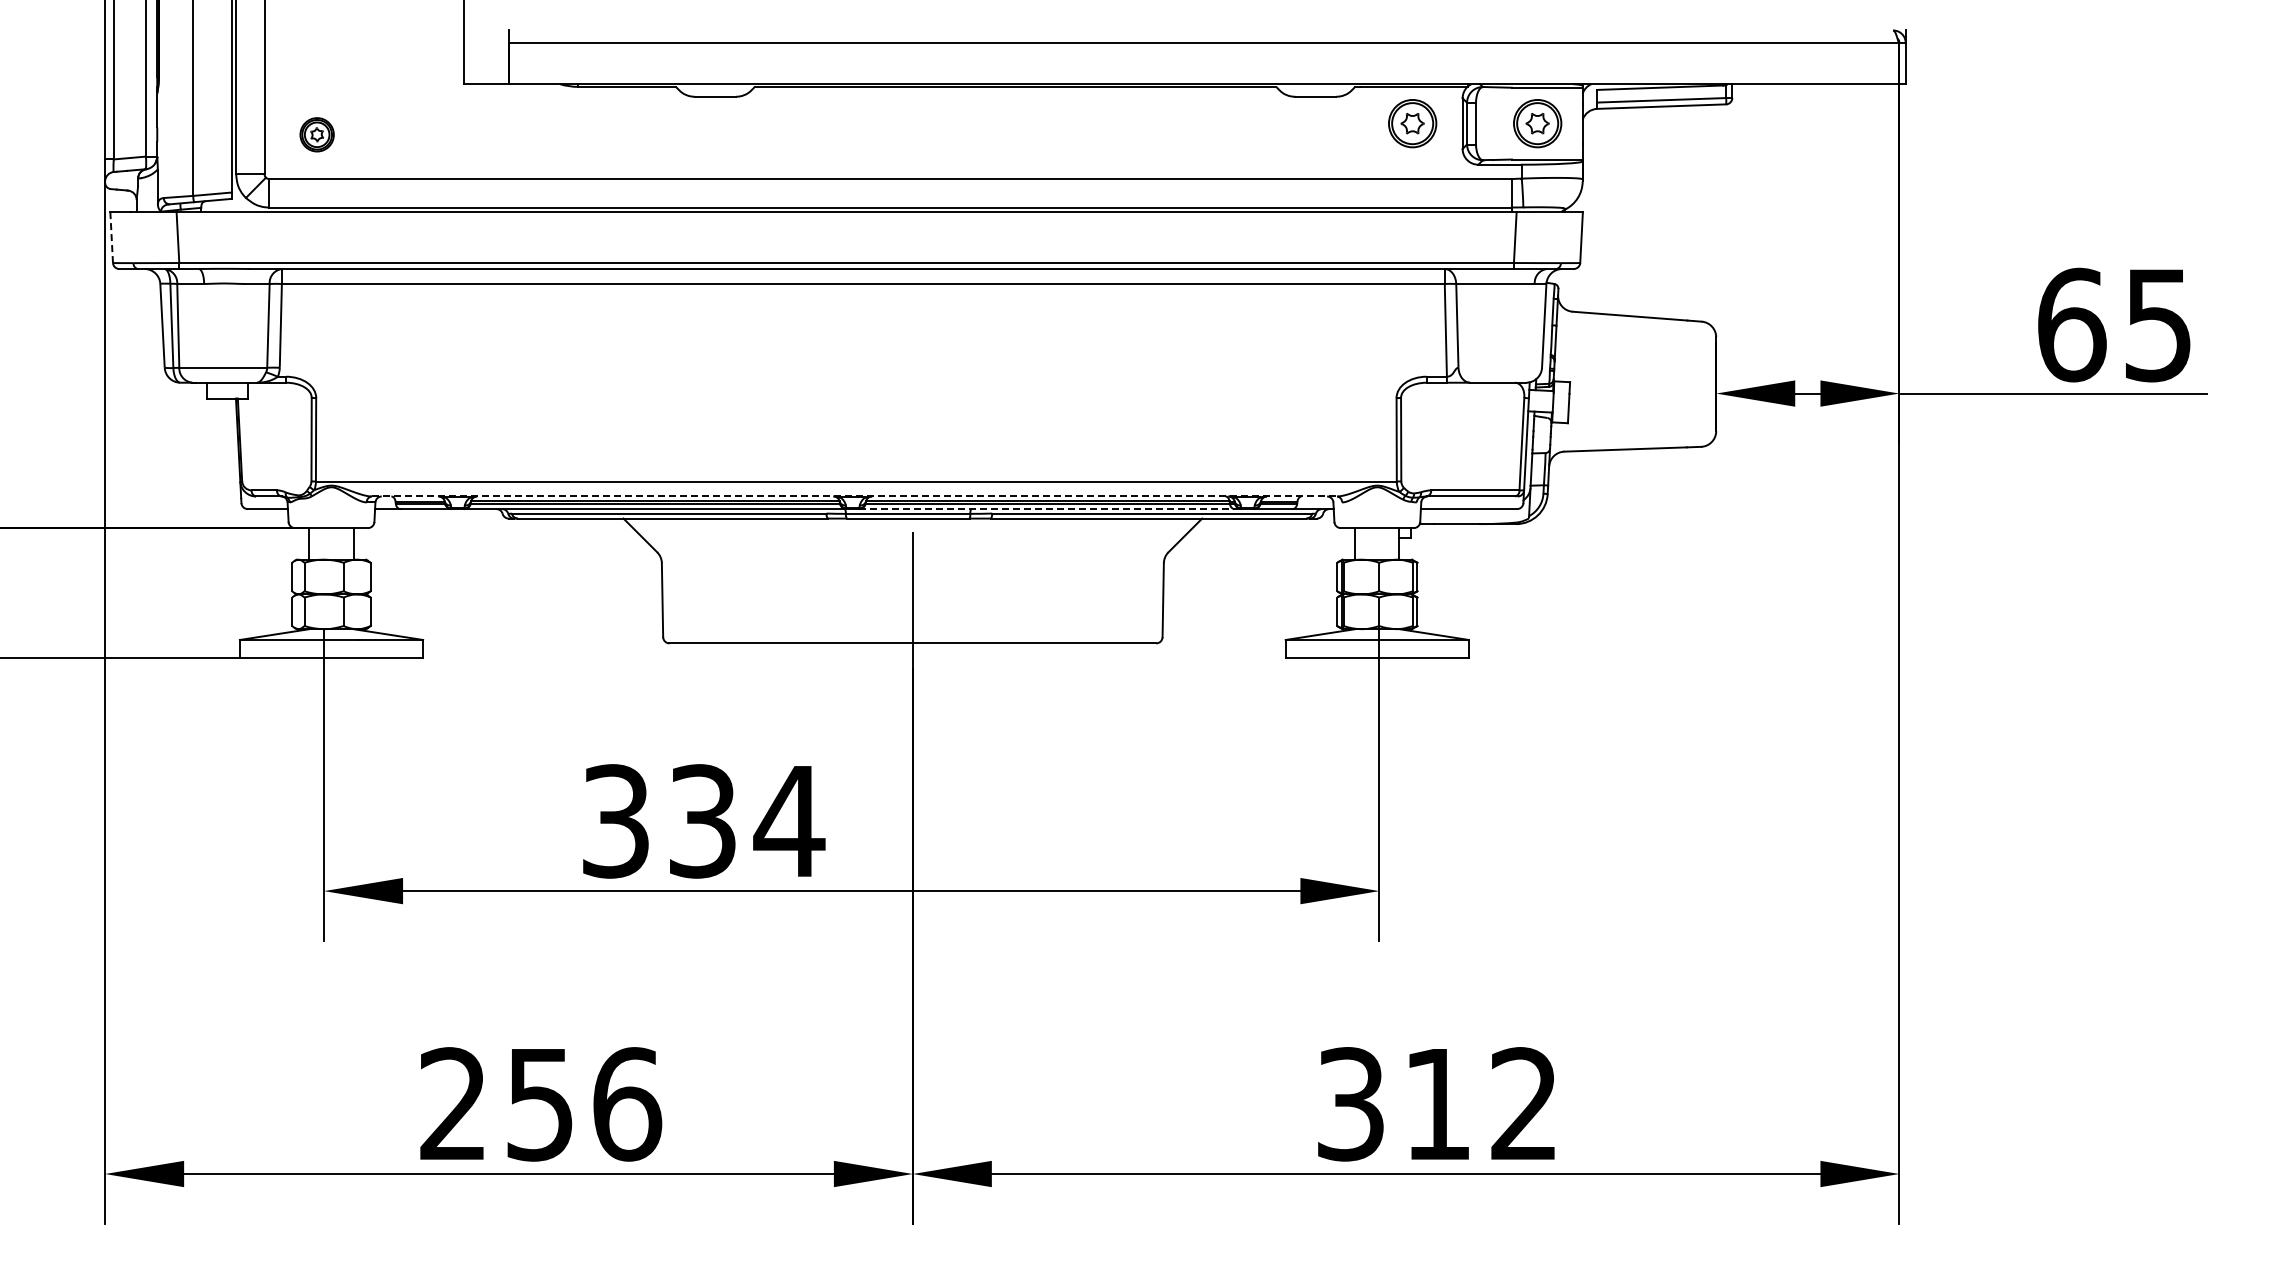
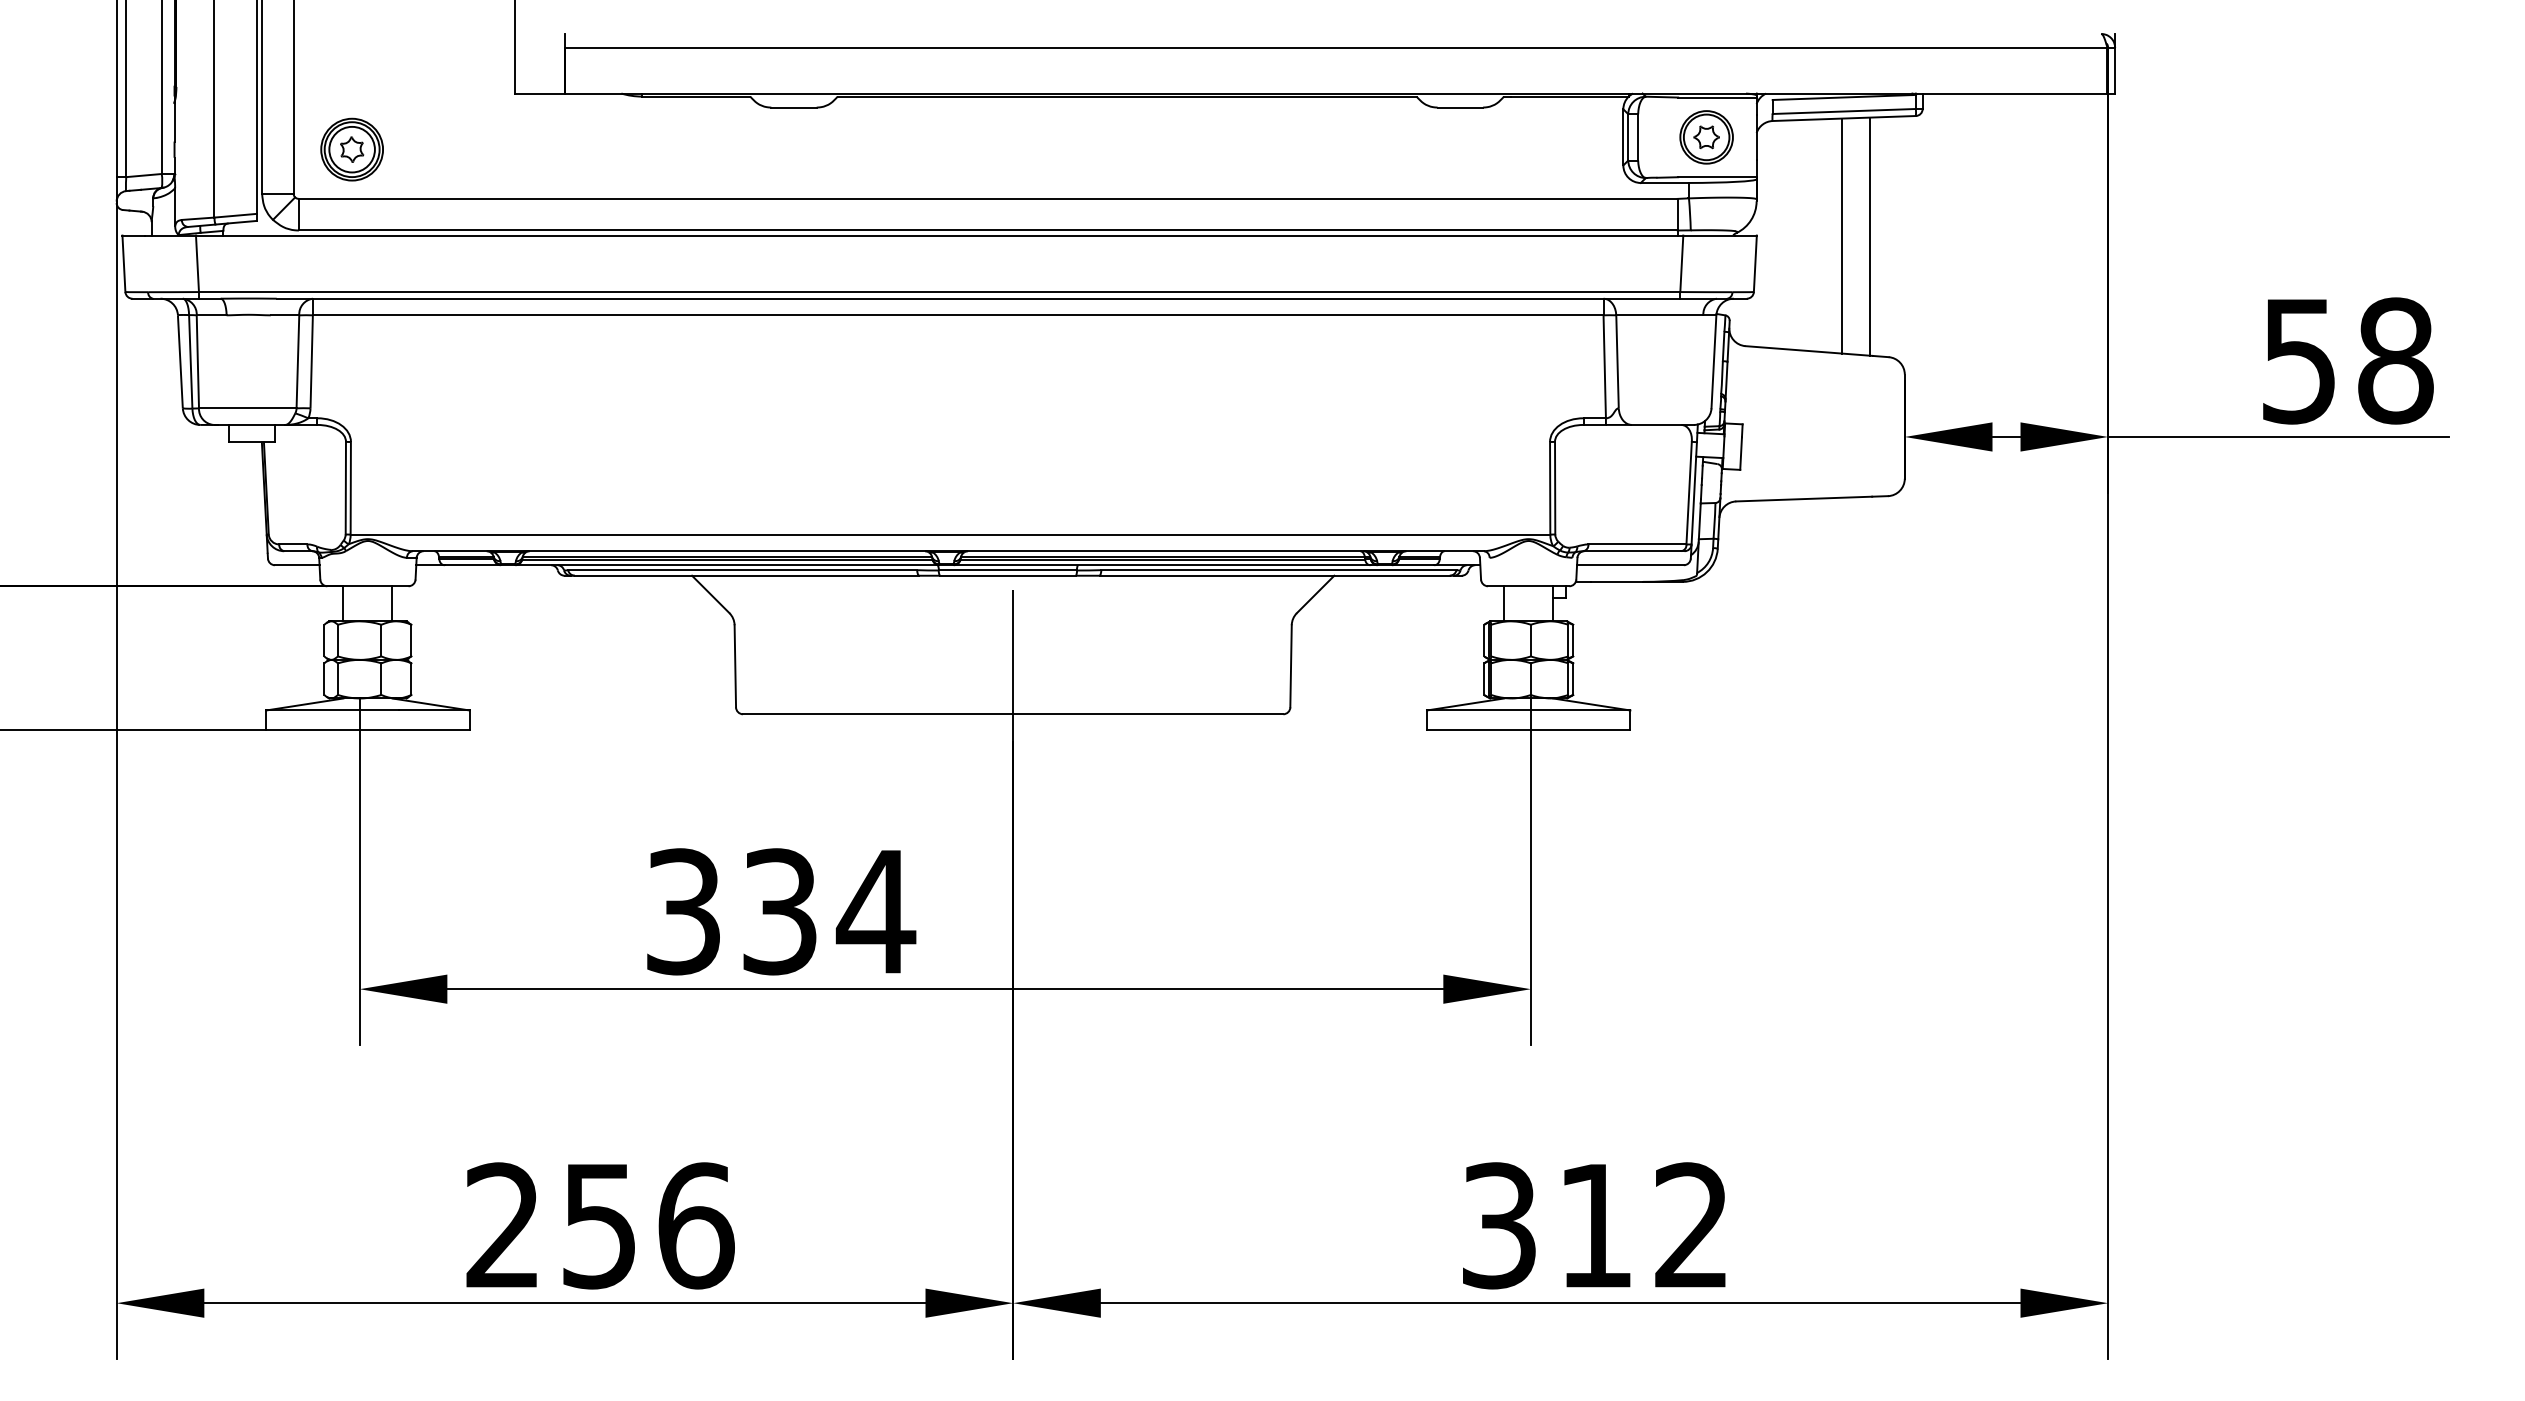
part: (1412, 123) -> (1567, 137), removed
part: (316, 134) -> (351, 149), size x1.67
line: (1659, 212) -> (1841, 236), added
line: (1684, 212) -> (1869, 236), added
line: (111, 238) -> (123, 264), dashed -> solid
text: (2115, 324) -> (2347, 360), 65 -> 58
line: (854, 496) -> (948, 551), dashed -> solid
line: (1047, 509) -> (1162, 565), dashed -> solid

